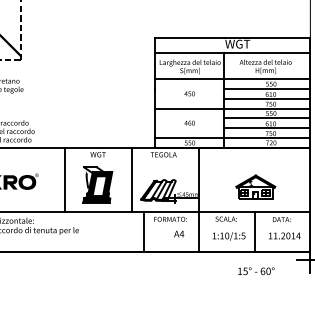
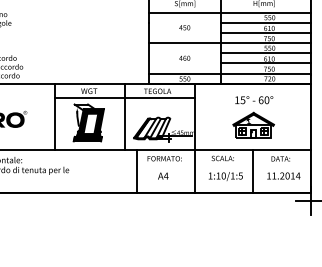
line: (132, 161) -> (125, 98), added
text: (179, 233) -> (163, 175), moved
text: (256, 271) -> (254, 100), moved

